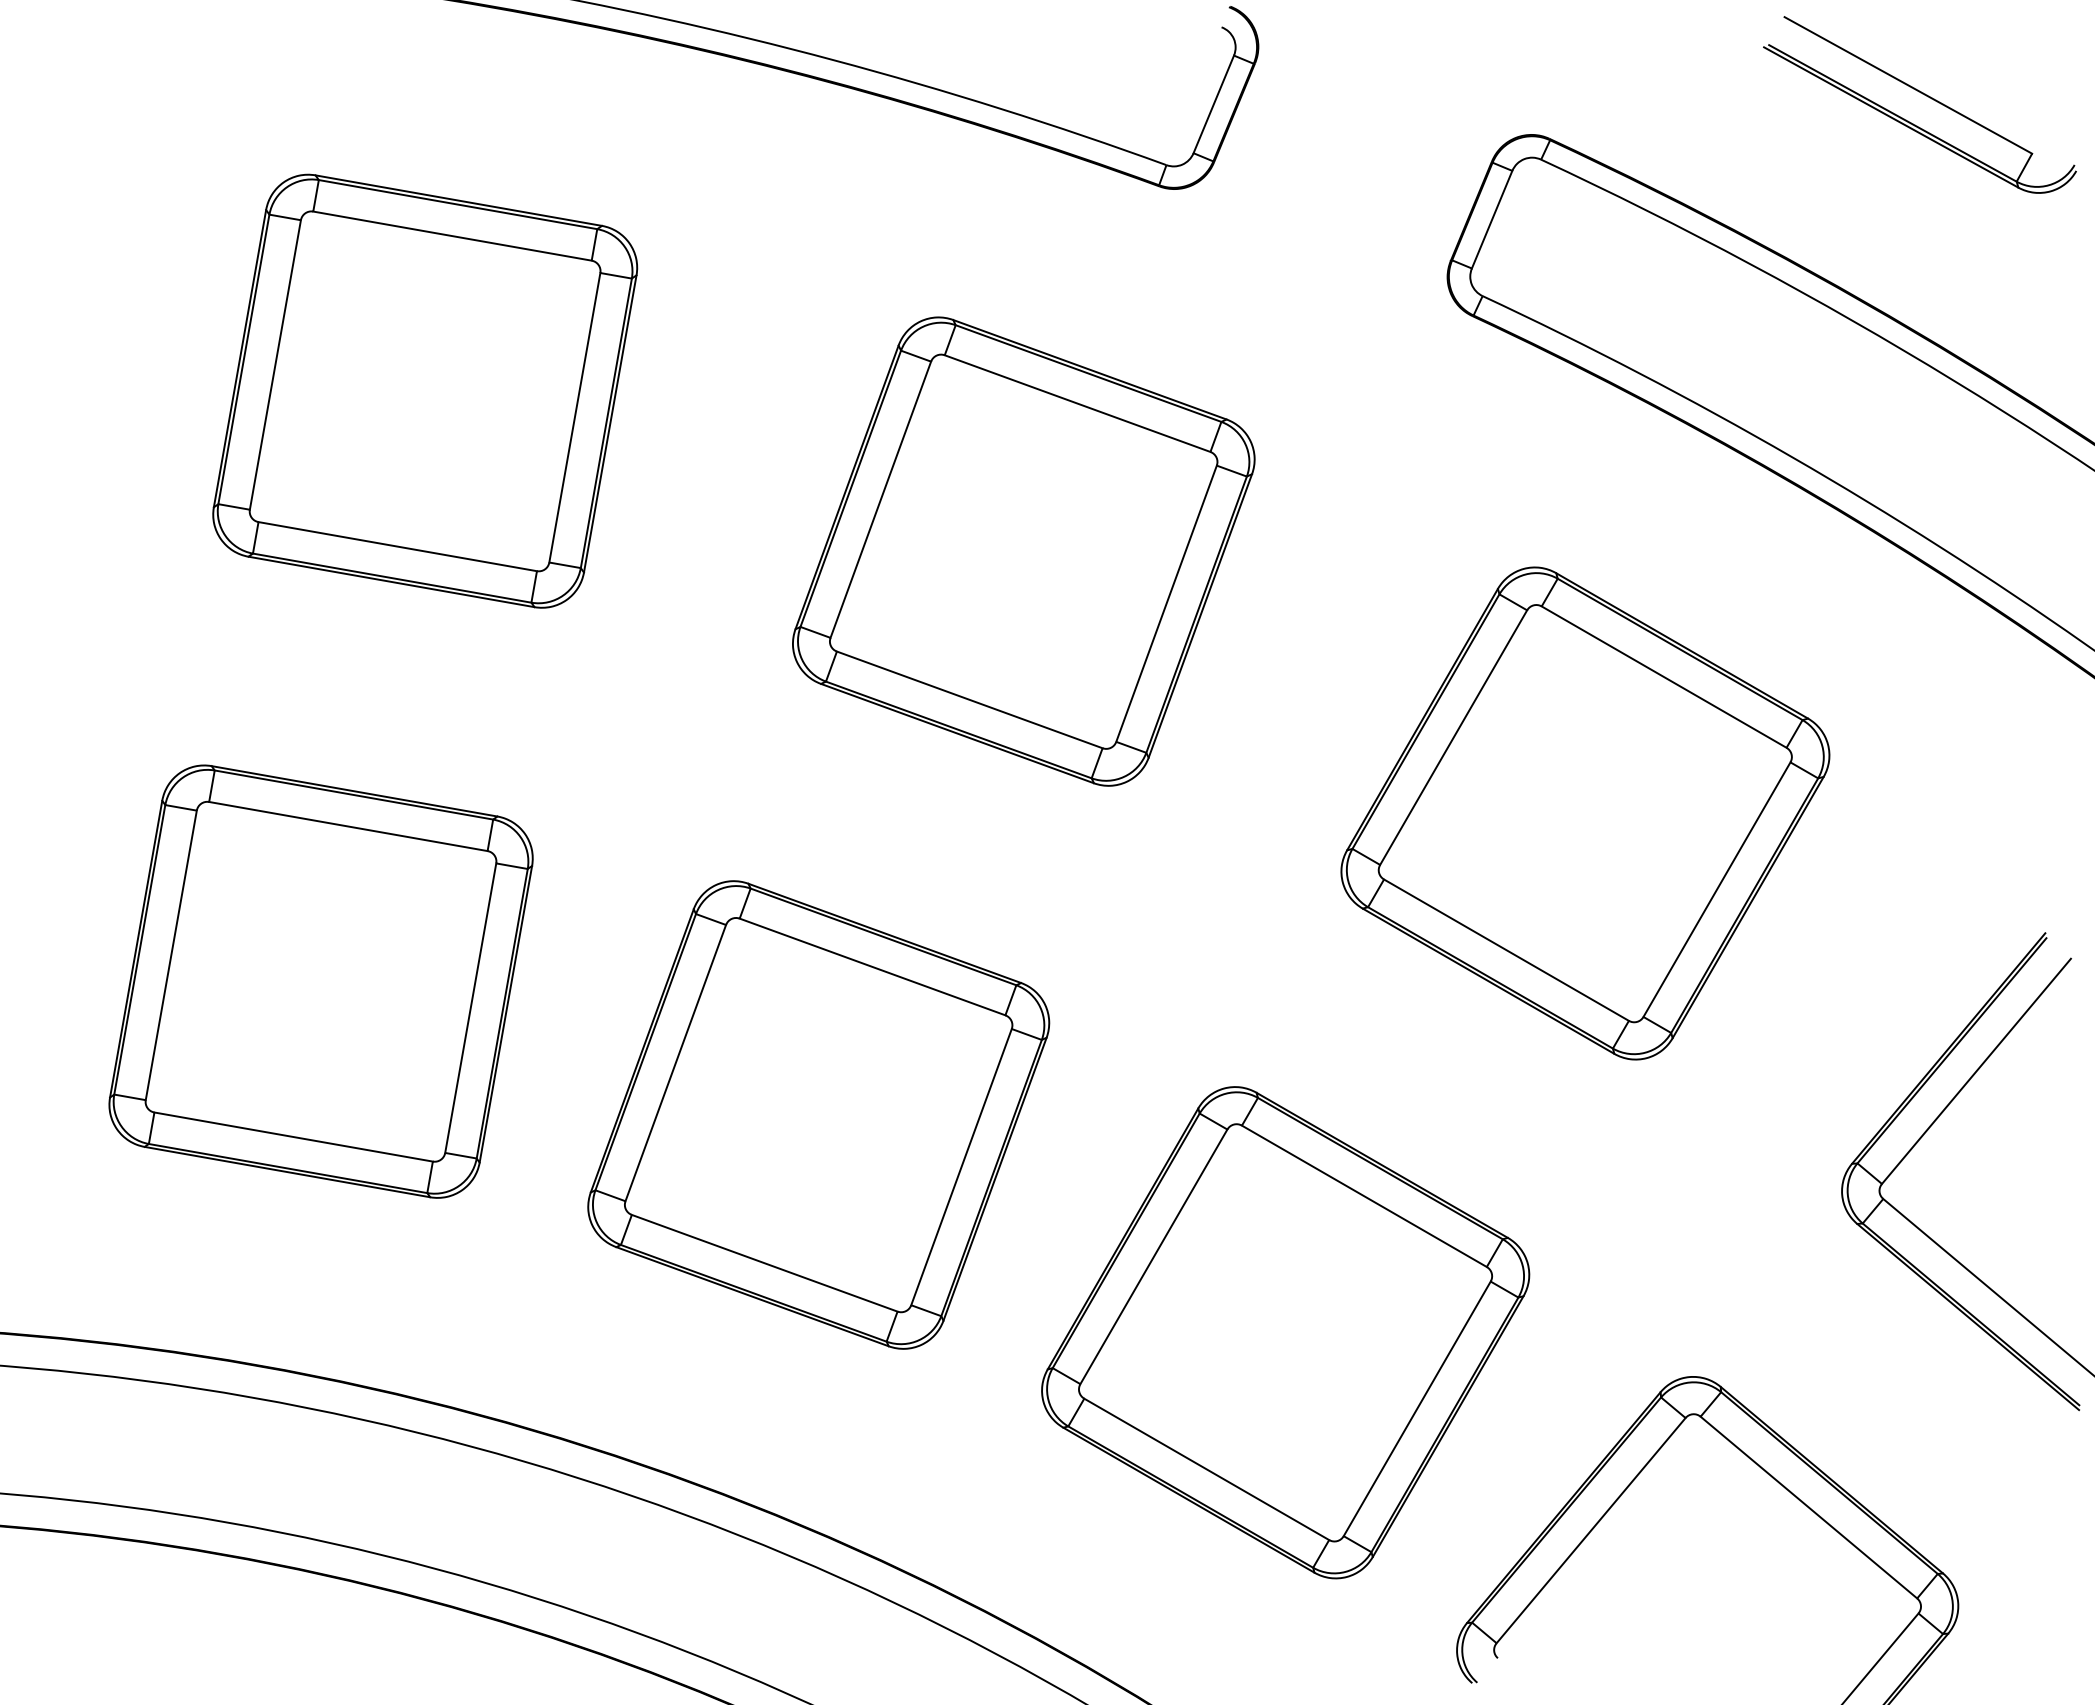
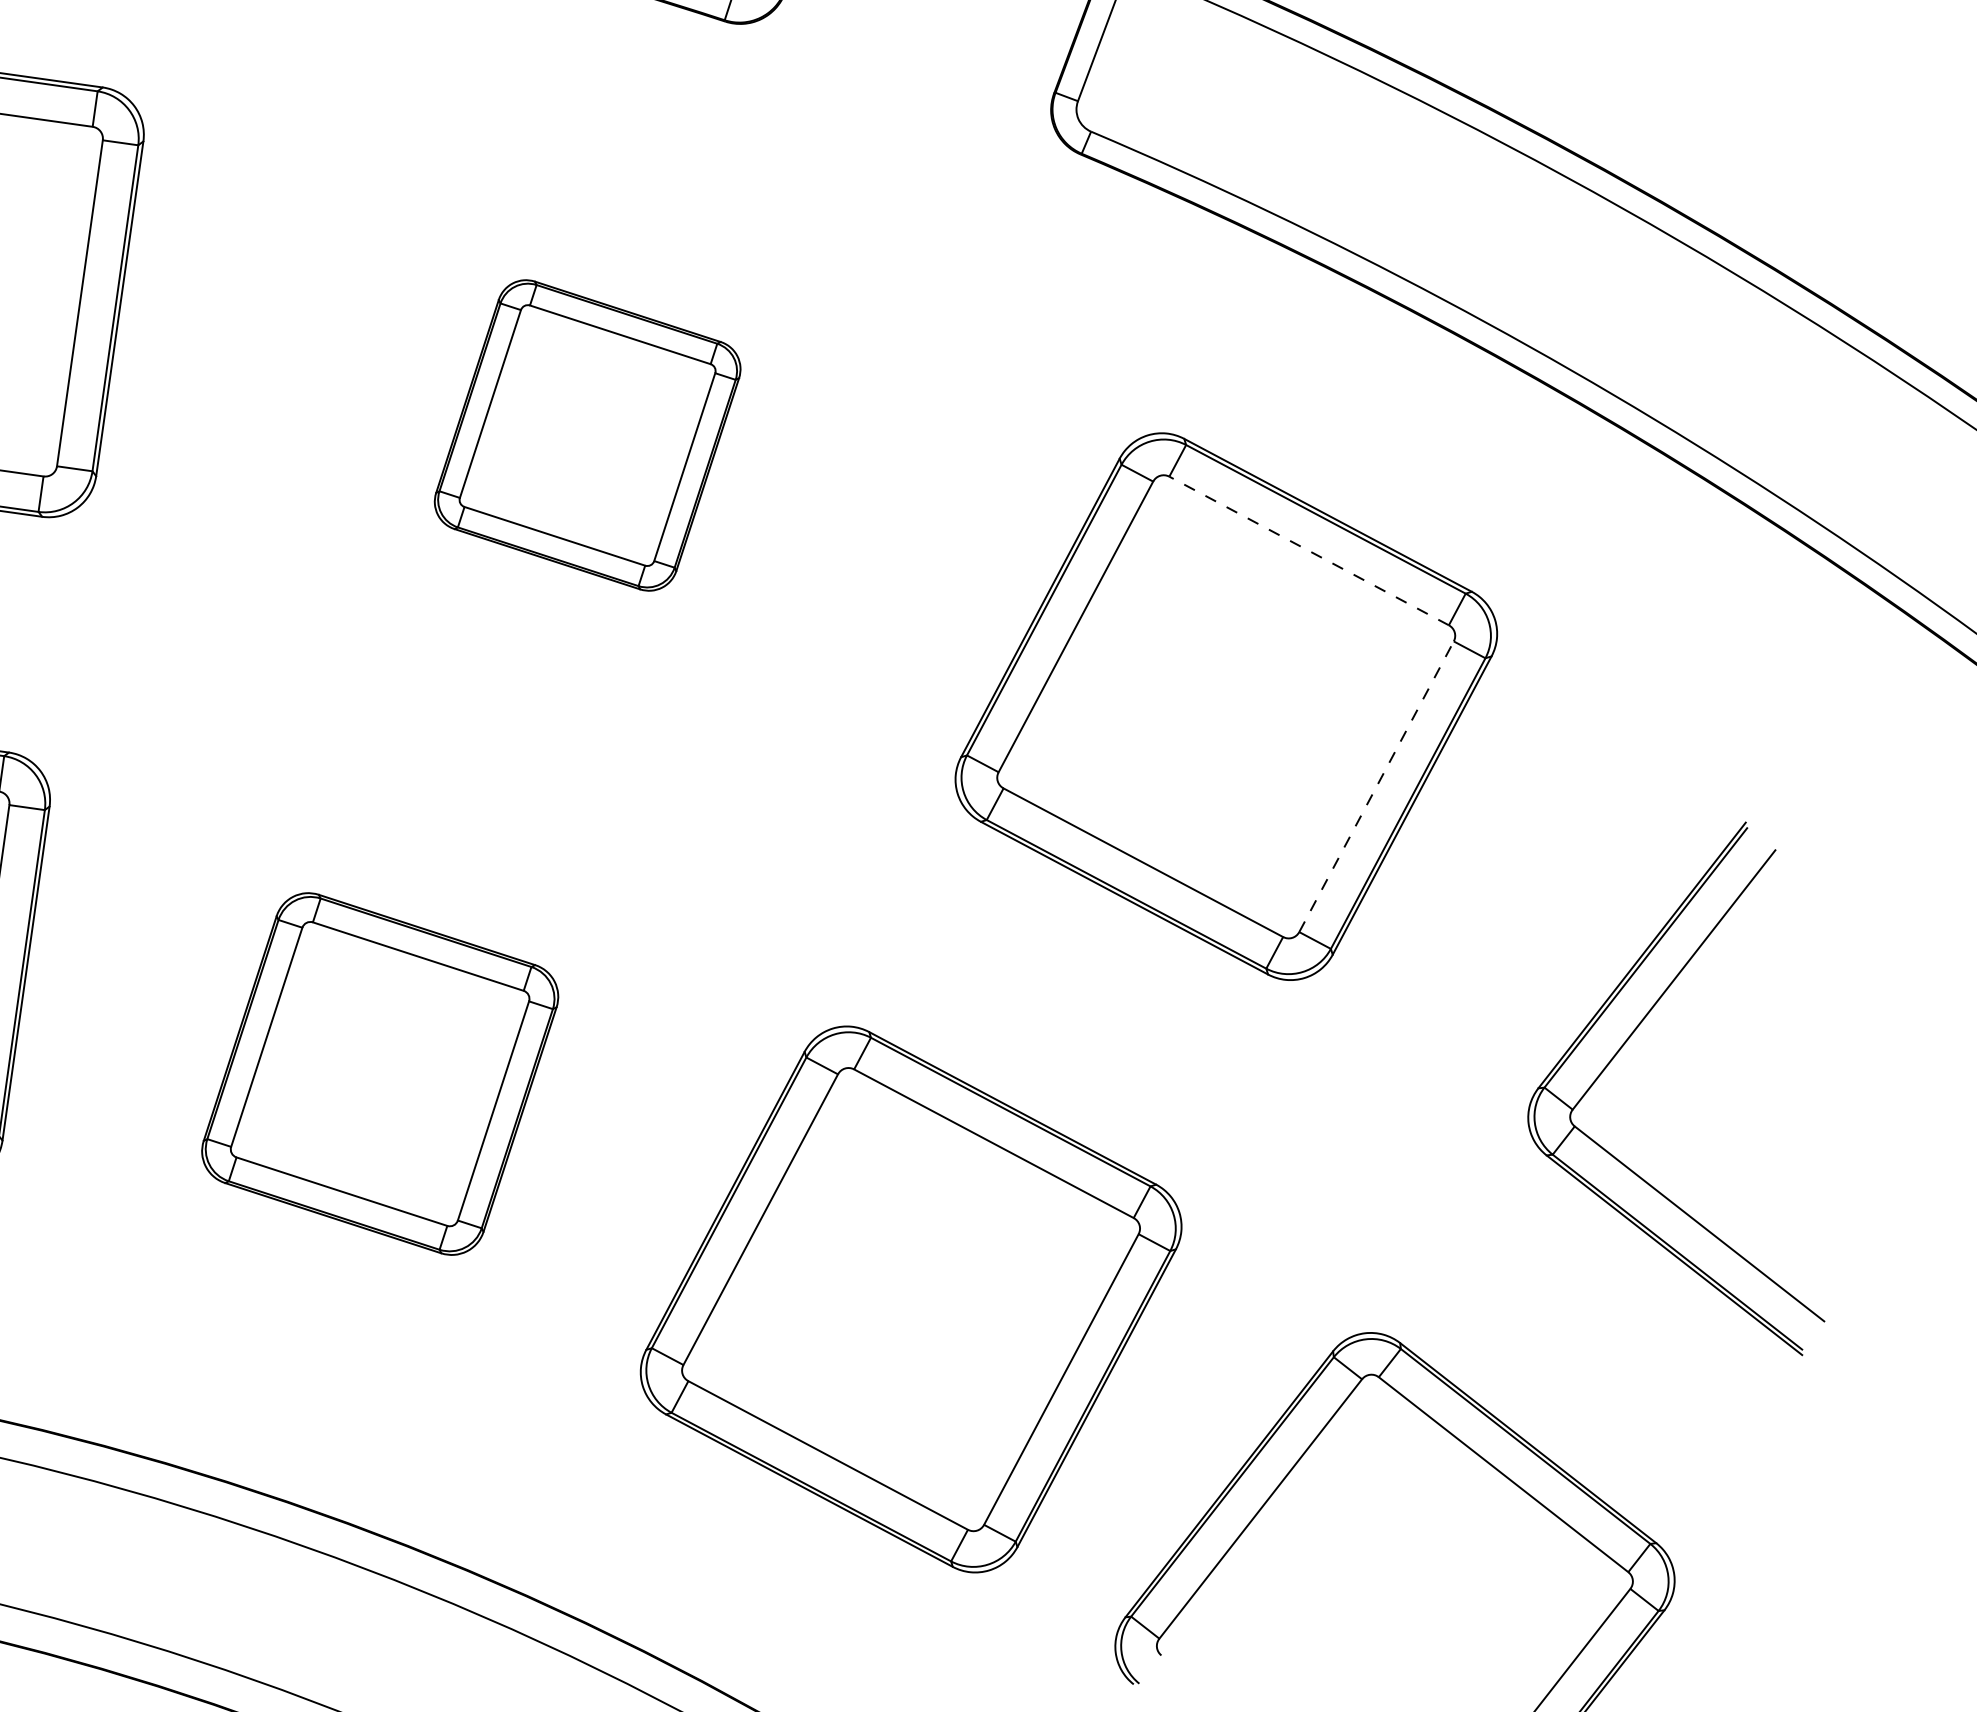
part: (1023, 551) -> (587, 435), size x0.6
line: (1663, 676) -> (1308, 550), solid -> dashed
line: (1716, 889) -> (1376, 786), solid -> dashed
part: (818, 1114) -> (379, 1073), size x0.7

